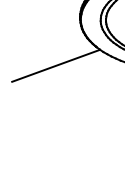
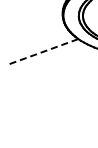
line: (56, 65) -> (44, 51), solid -> dashed

